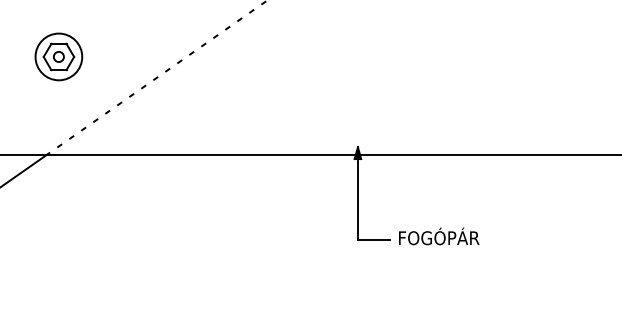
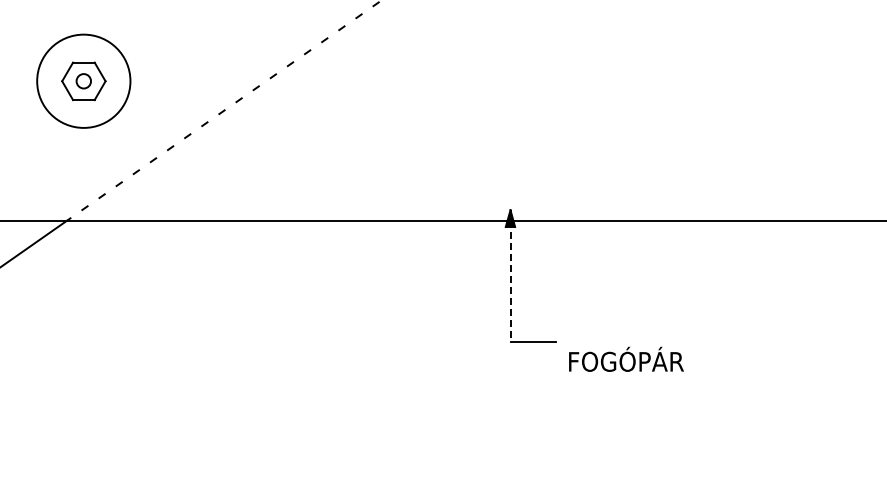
circle: (58, 56) -> (83, 80), size x1.4
line: (357, 193) -> (510, 276), solid -> dashed
text: (439, 235) -> (626, 358), moved

